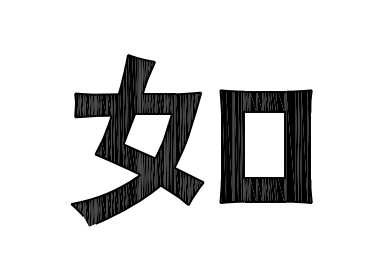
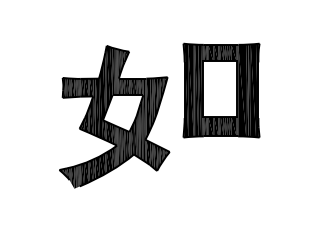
part: (265, 146) -> (221, 90), moved

